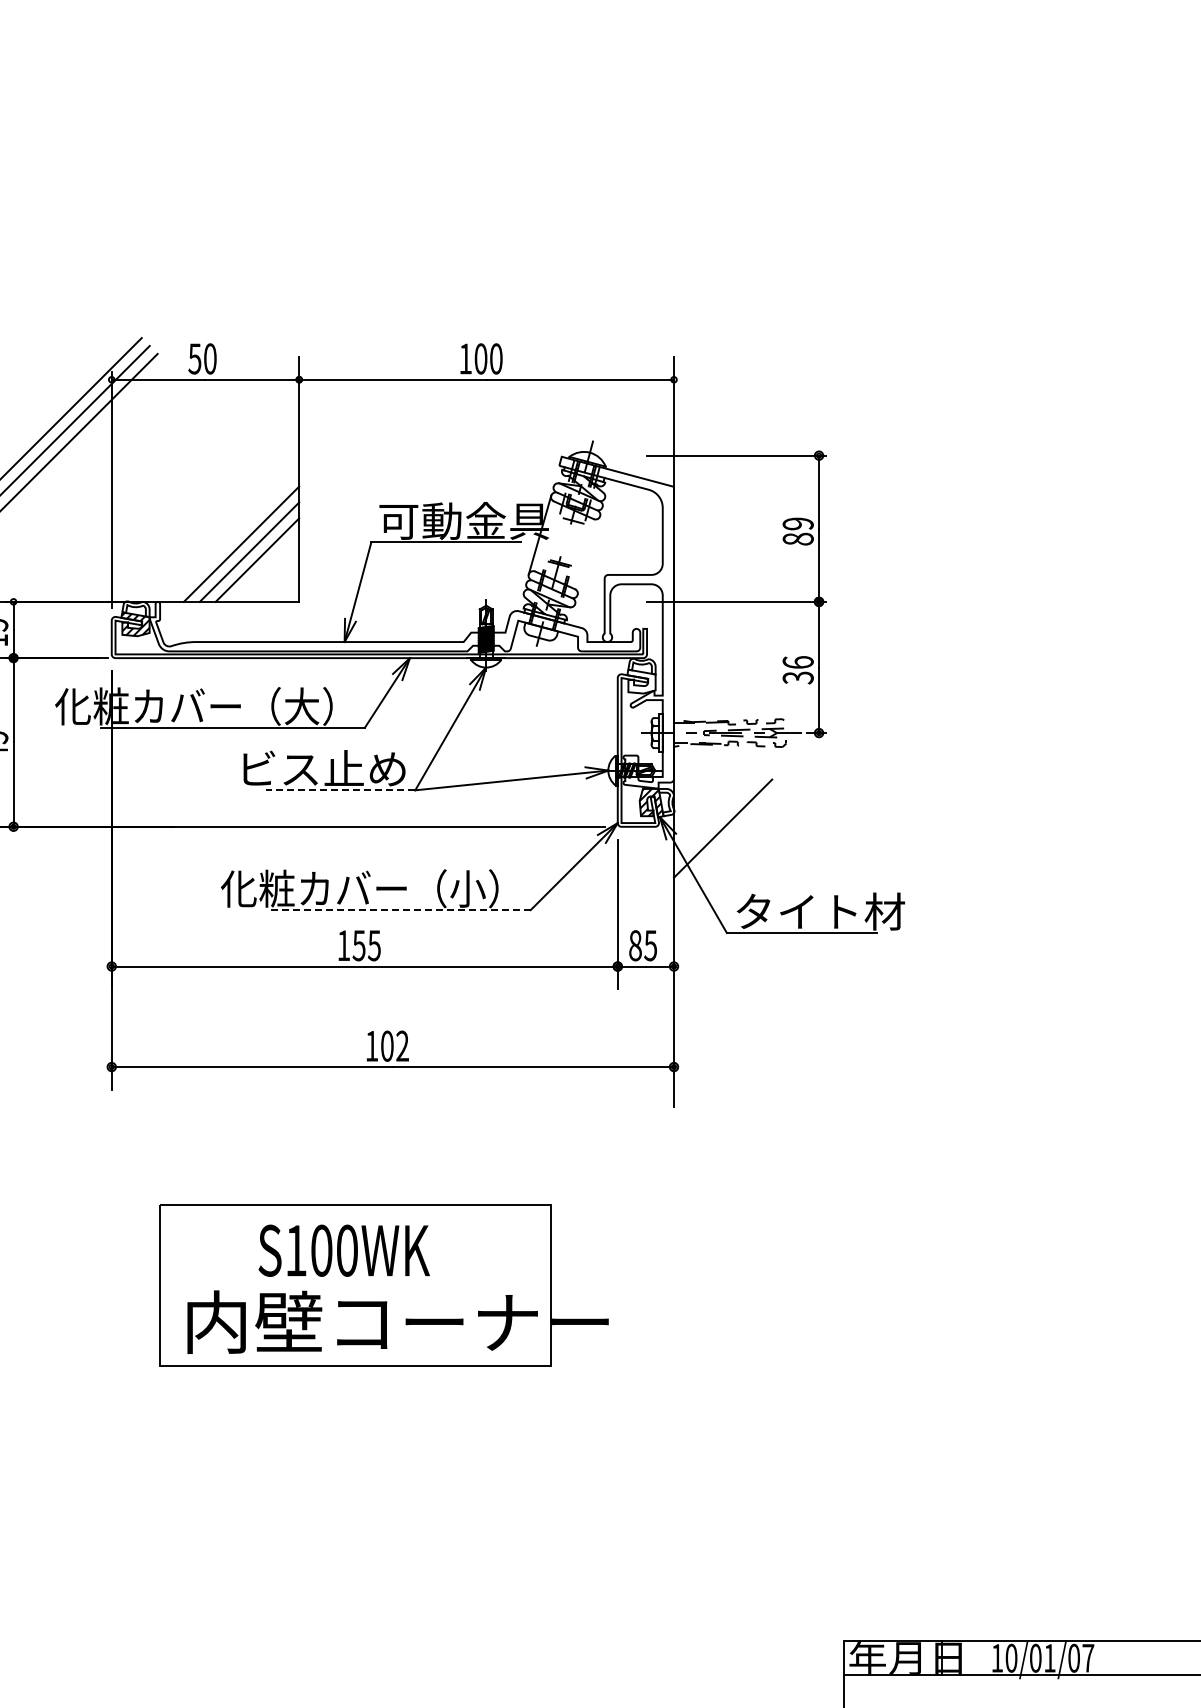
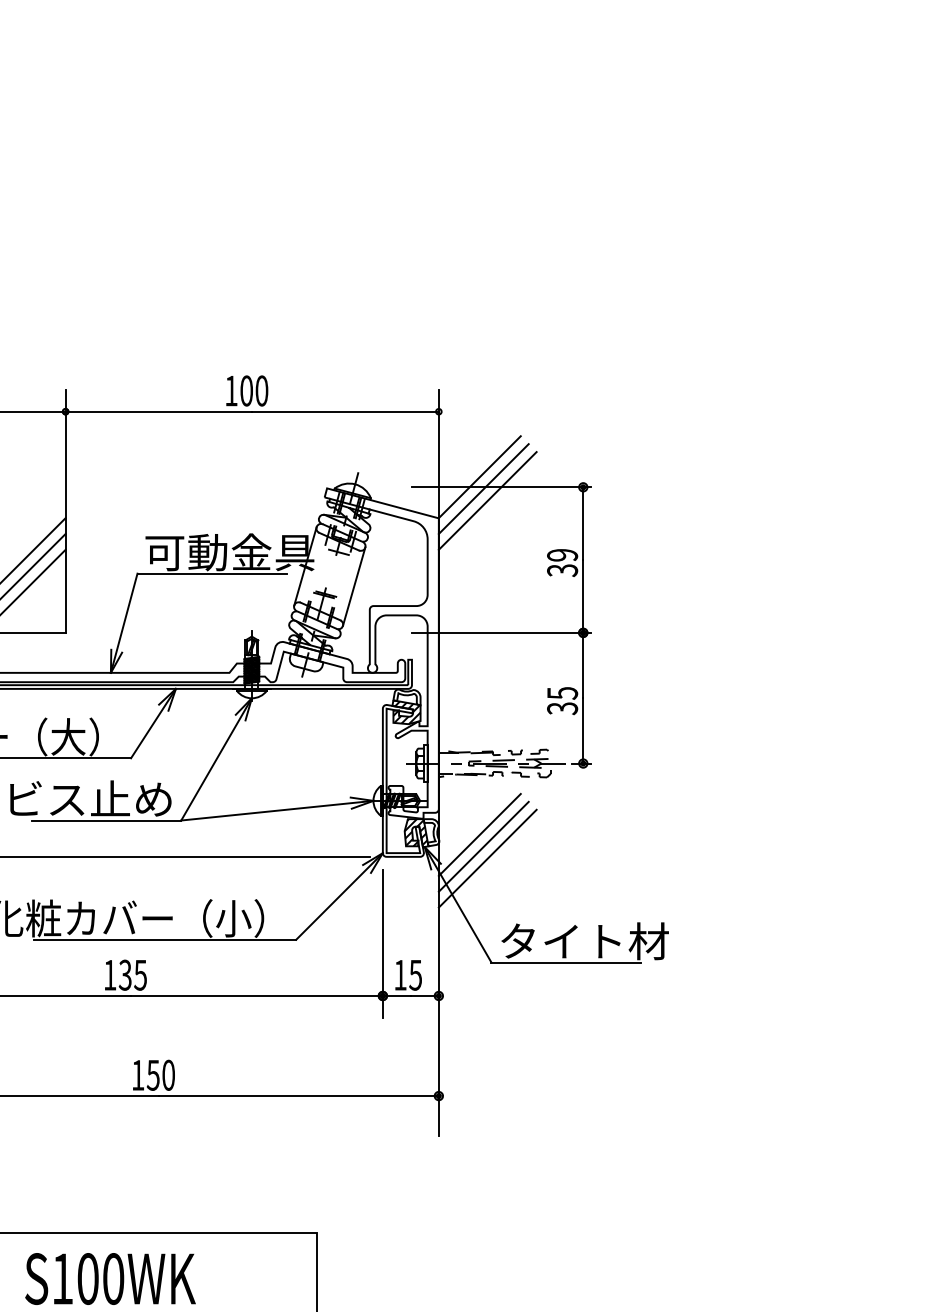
line: (715, 445) -> (480, 477), added
line: (719, 457) -> (484, 489), added
line: (723, 469) -> (488, 501), added
text: (797, 538) -> (561, 569), 89 -> 39
line: (588, 555) -> (353, 586), added
text: (797, 662) -> (561, 693), 36 -> 35
hatch: (641, 681) -> (406, 712), added
line: (340, 790) -> (106, 820), dashed -> solid
line: (715, 804) -> (480, 834), added
line: (719, 816) -> (484, 846), added
line: (398, 910) -> (164, 940), dashed -> solid
text: (359, 945) -> (125, 975), 155 -> 135
text: (635, 945) -> (400, 975), 85 -> 15
text: (394, 1045) -> (160, 1074), 102 -> 150

